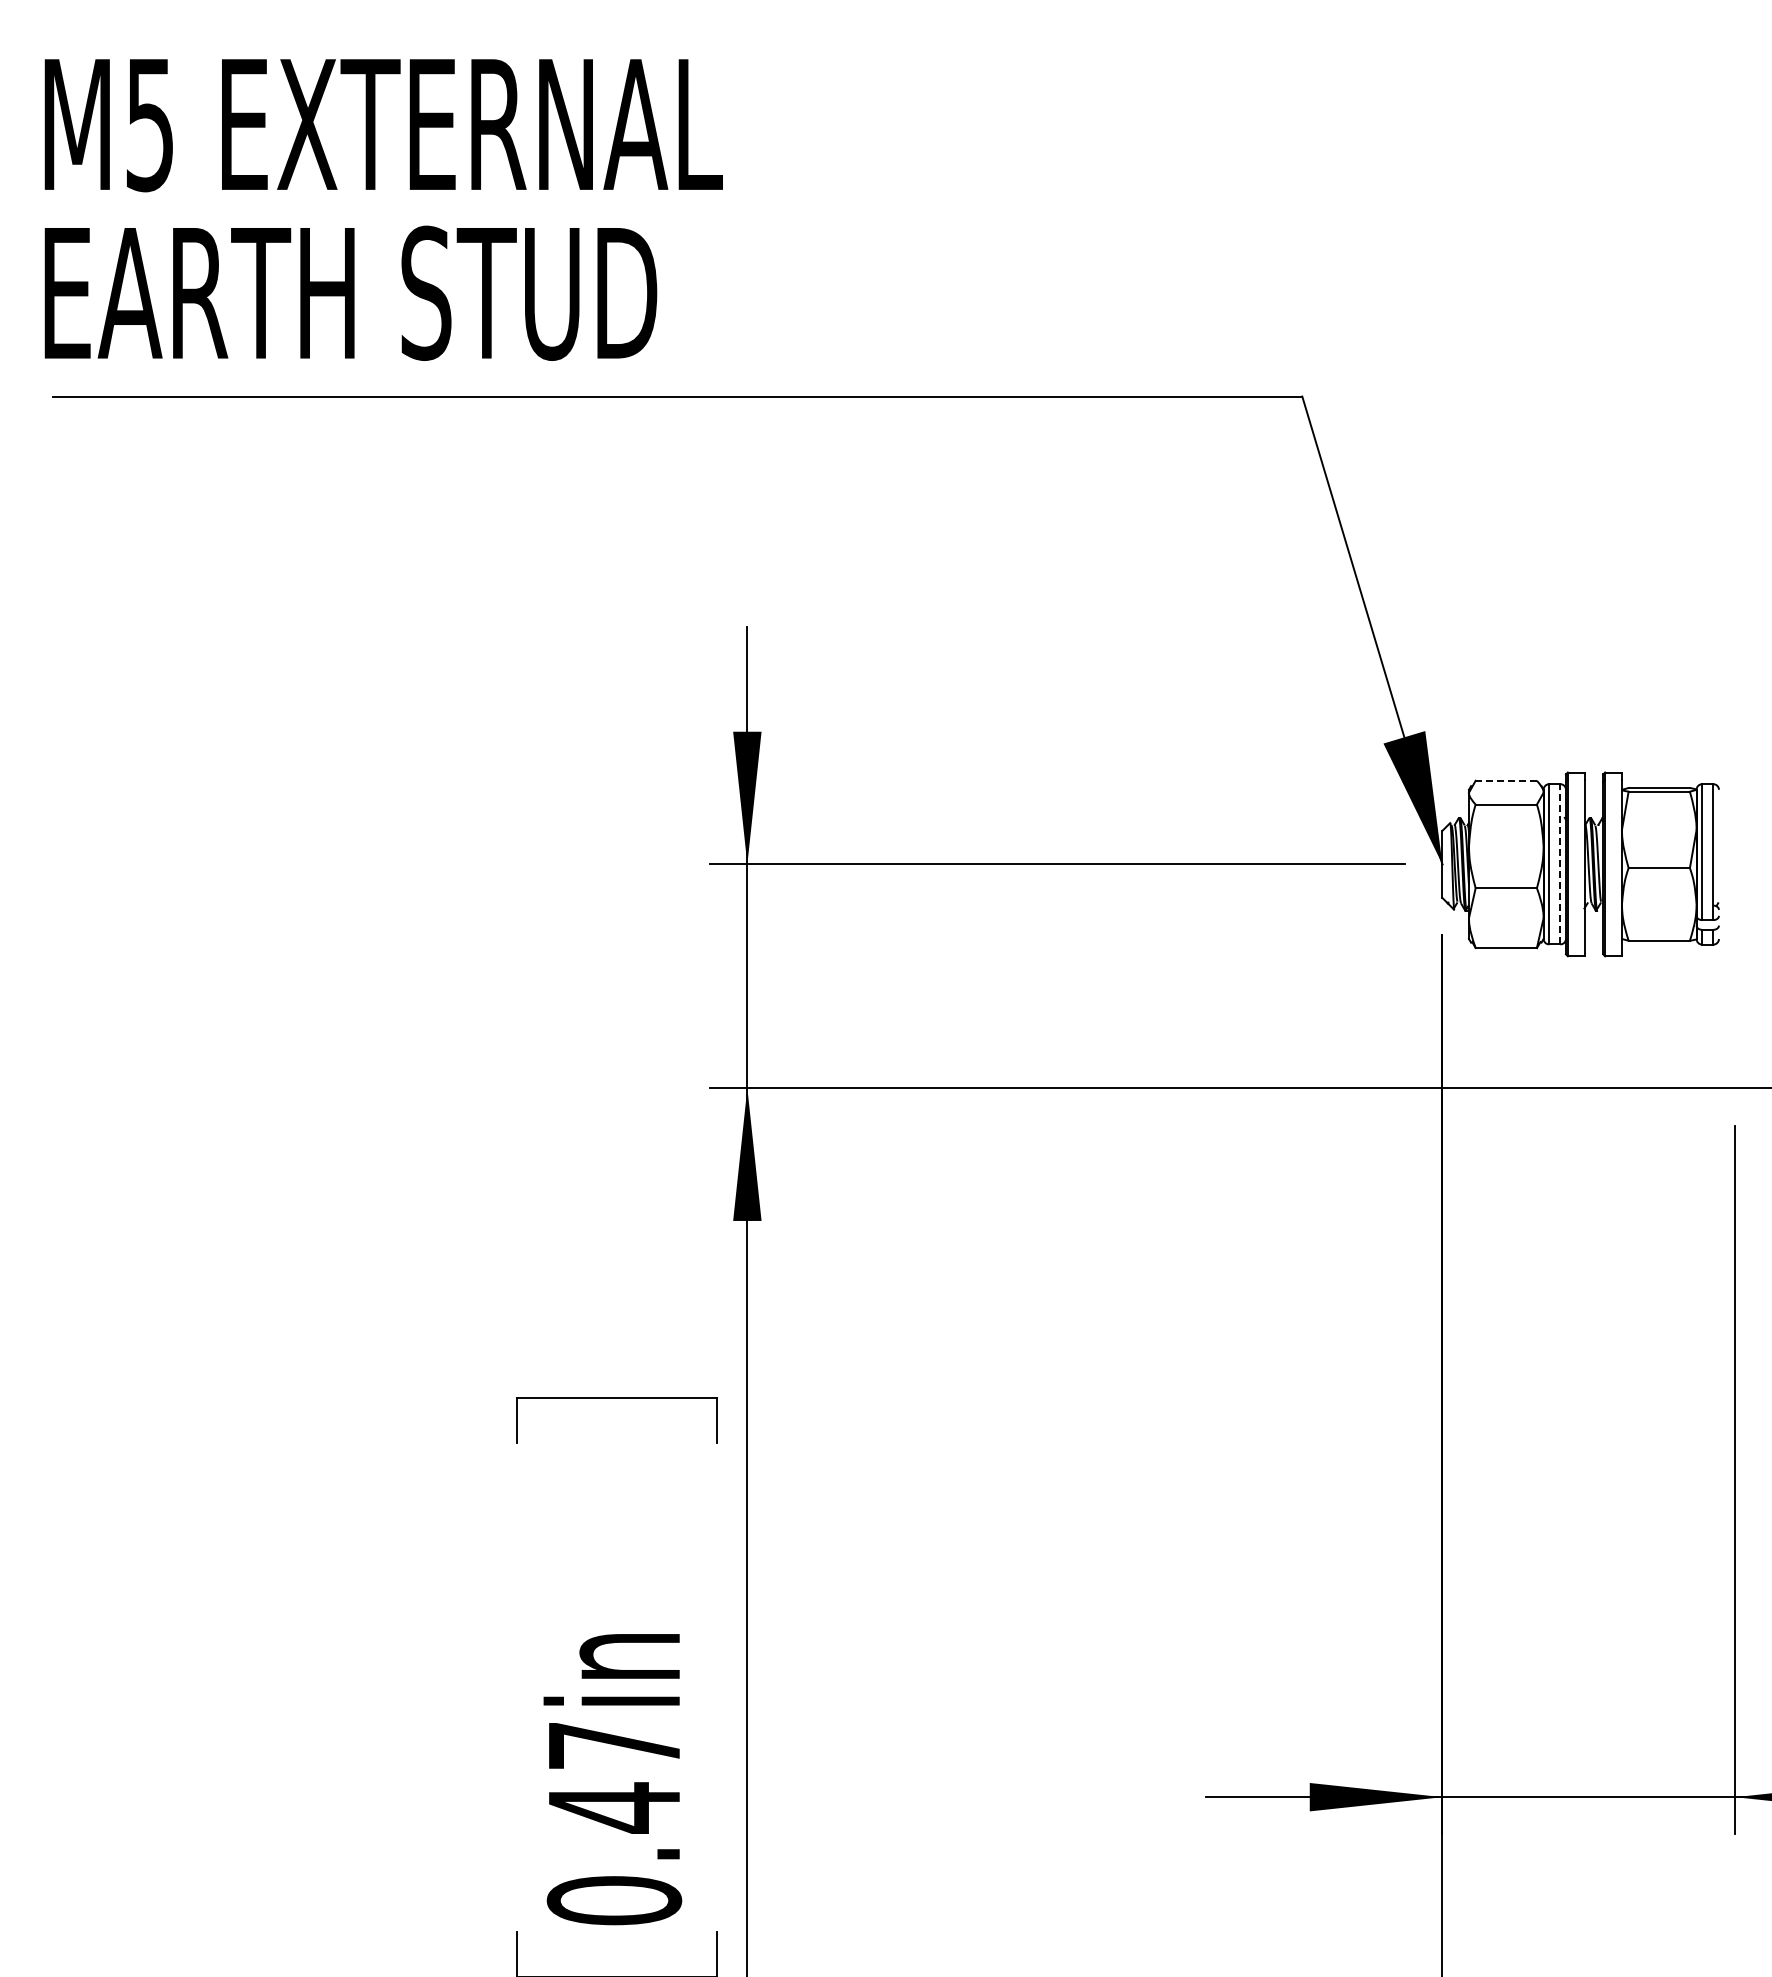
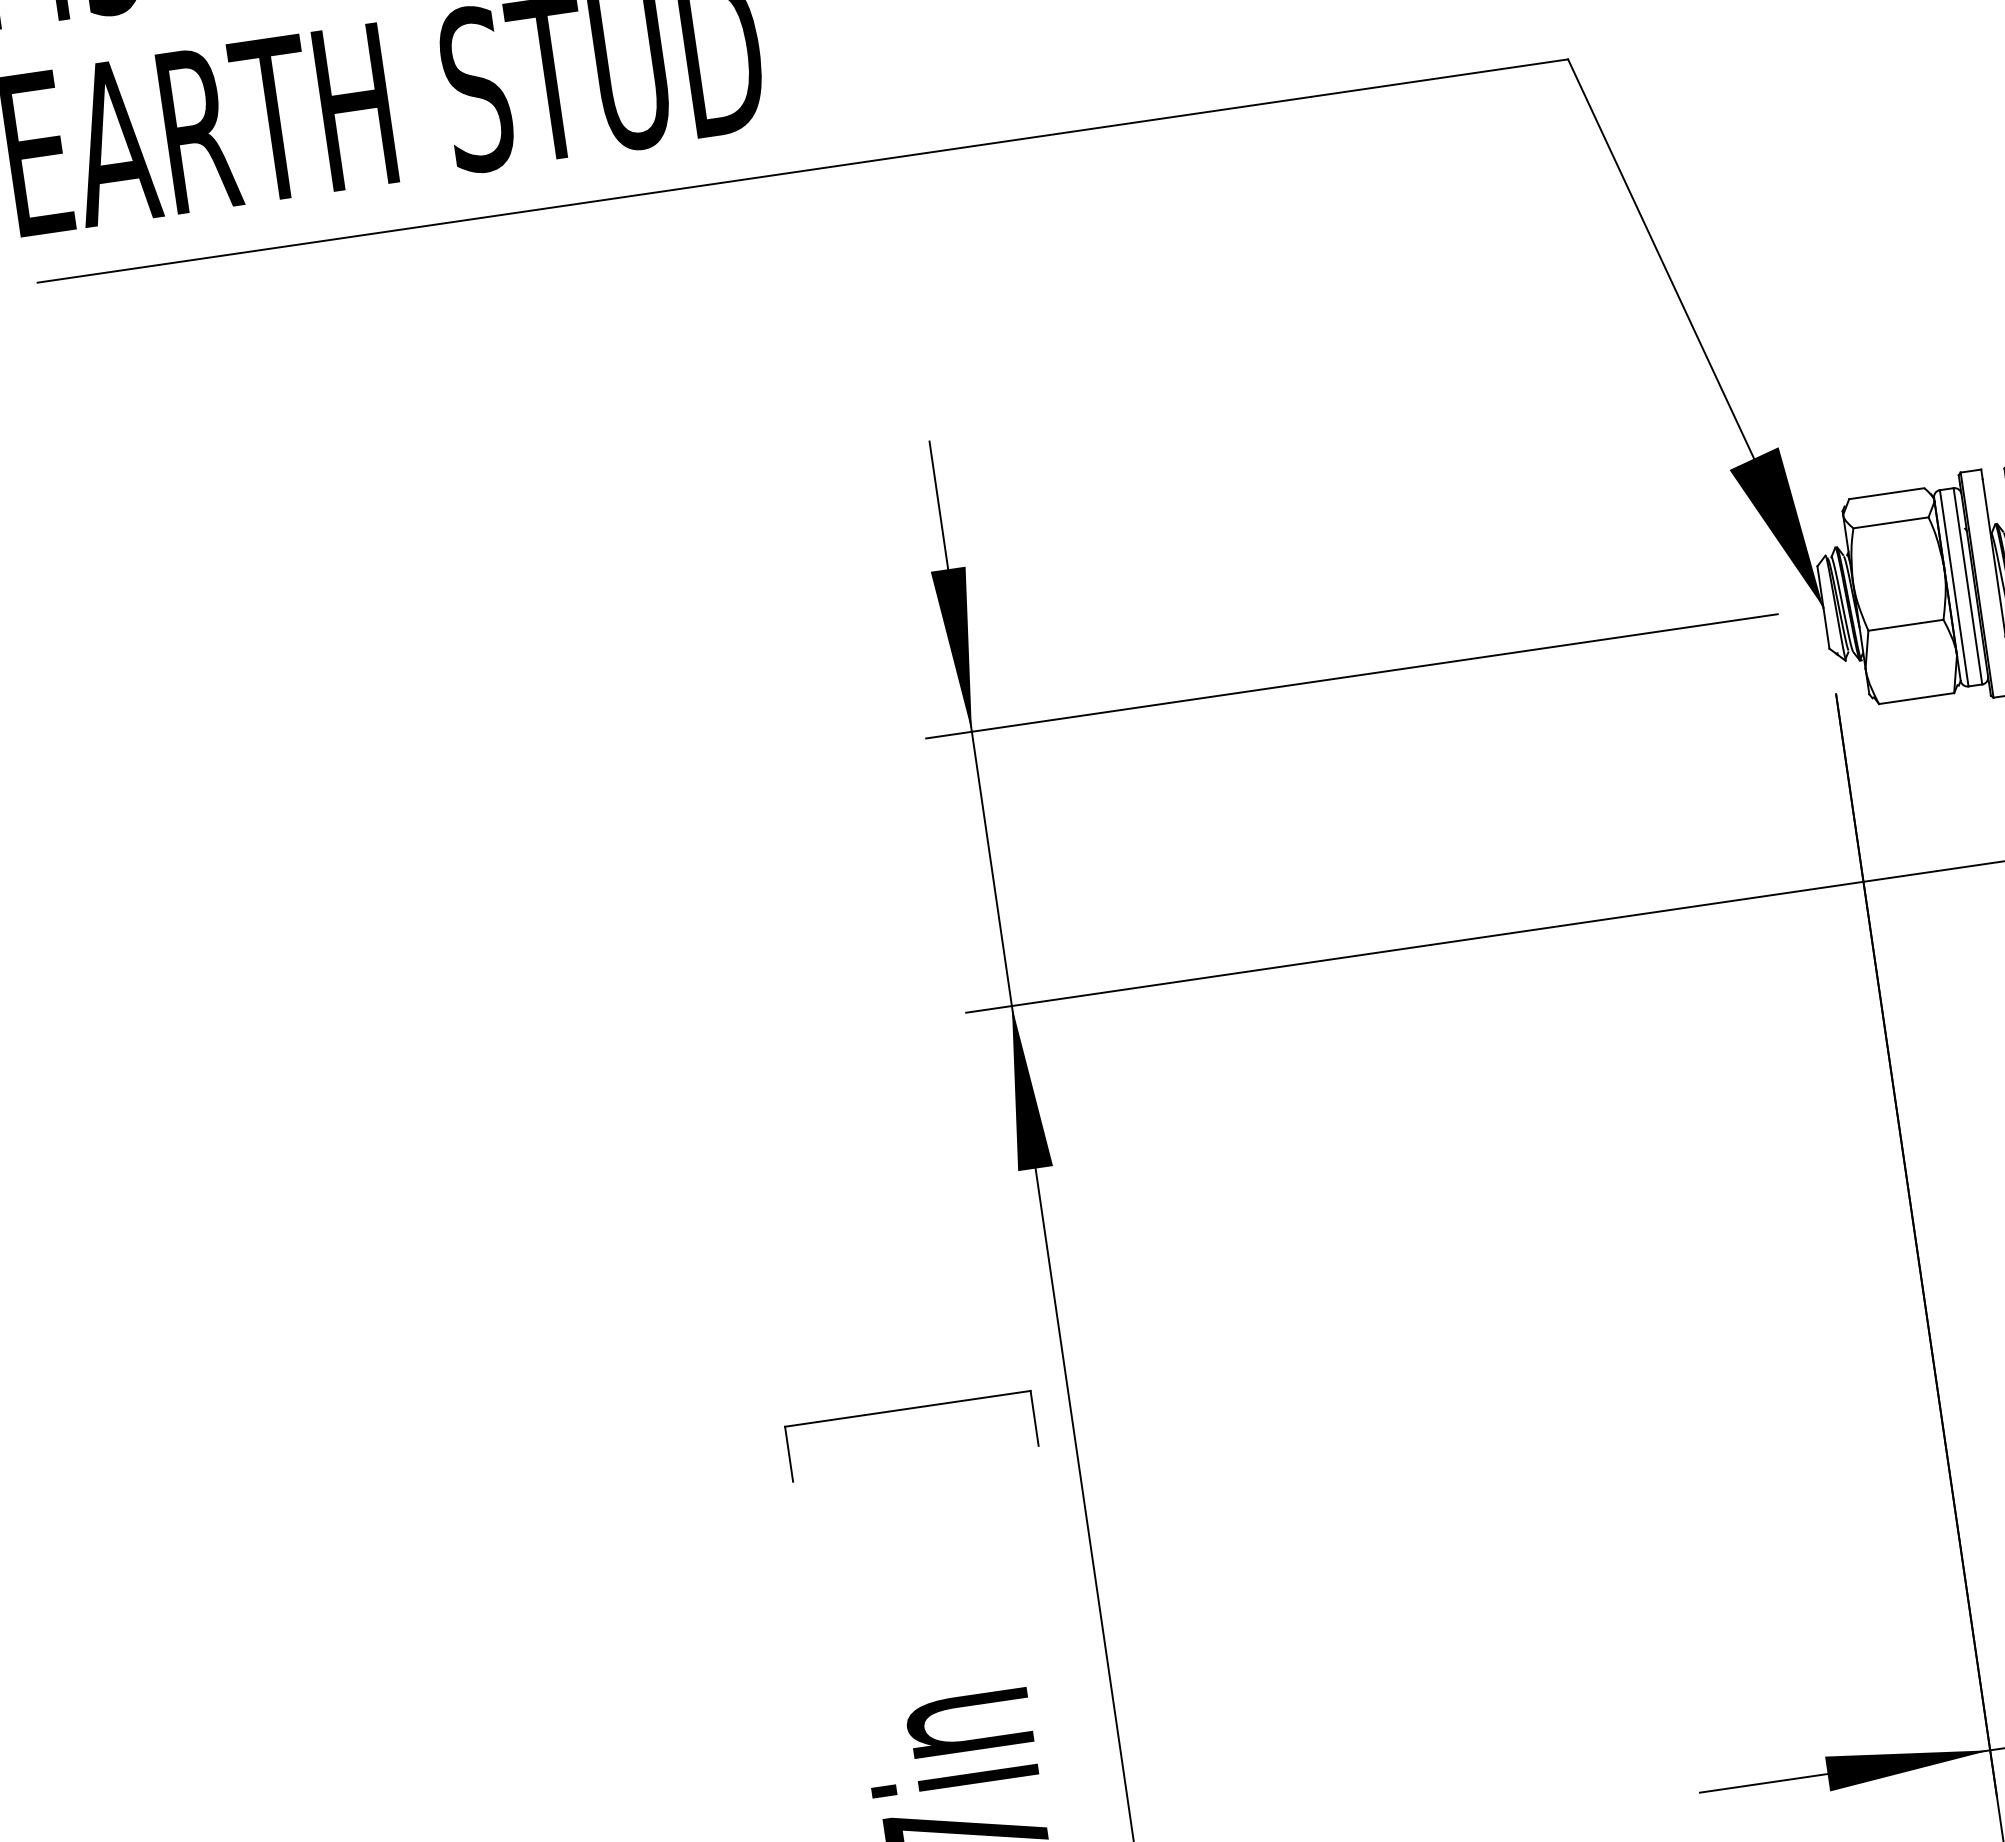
line: (1506, 780) -> (1886, 493), dashed -> solid
line: (1560, 863) -> (1967, 585), dashed -> solid

